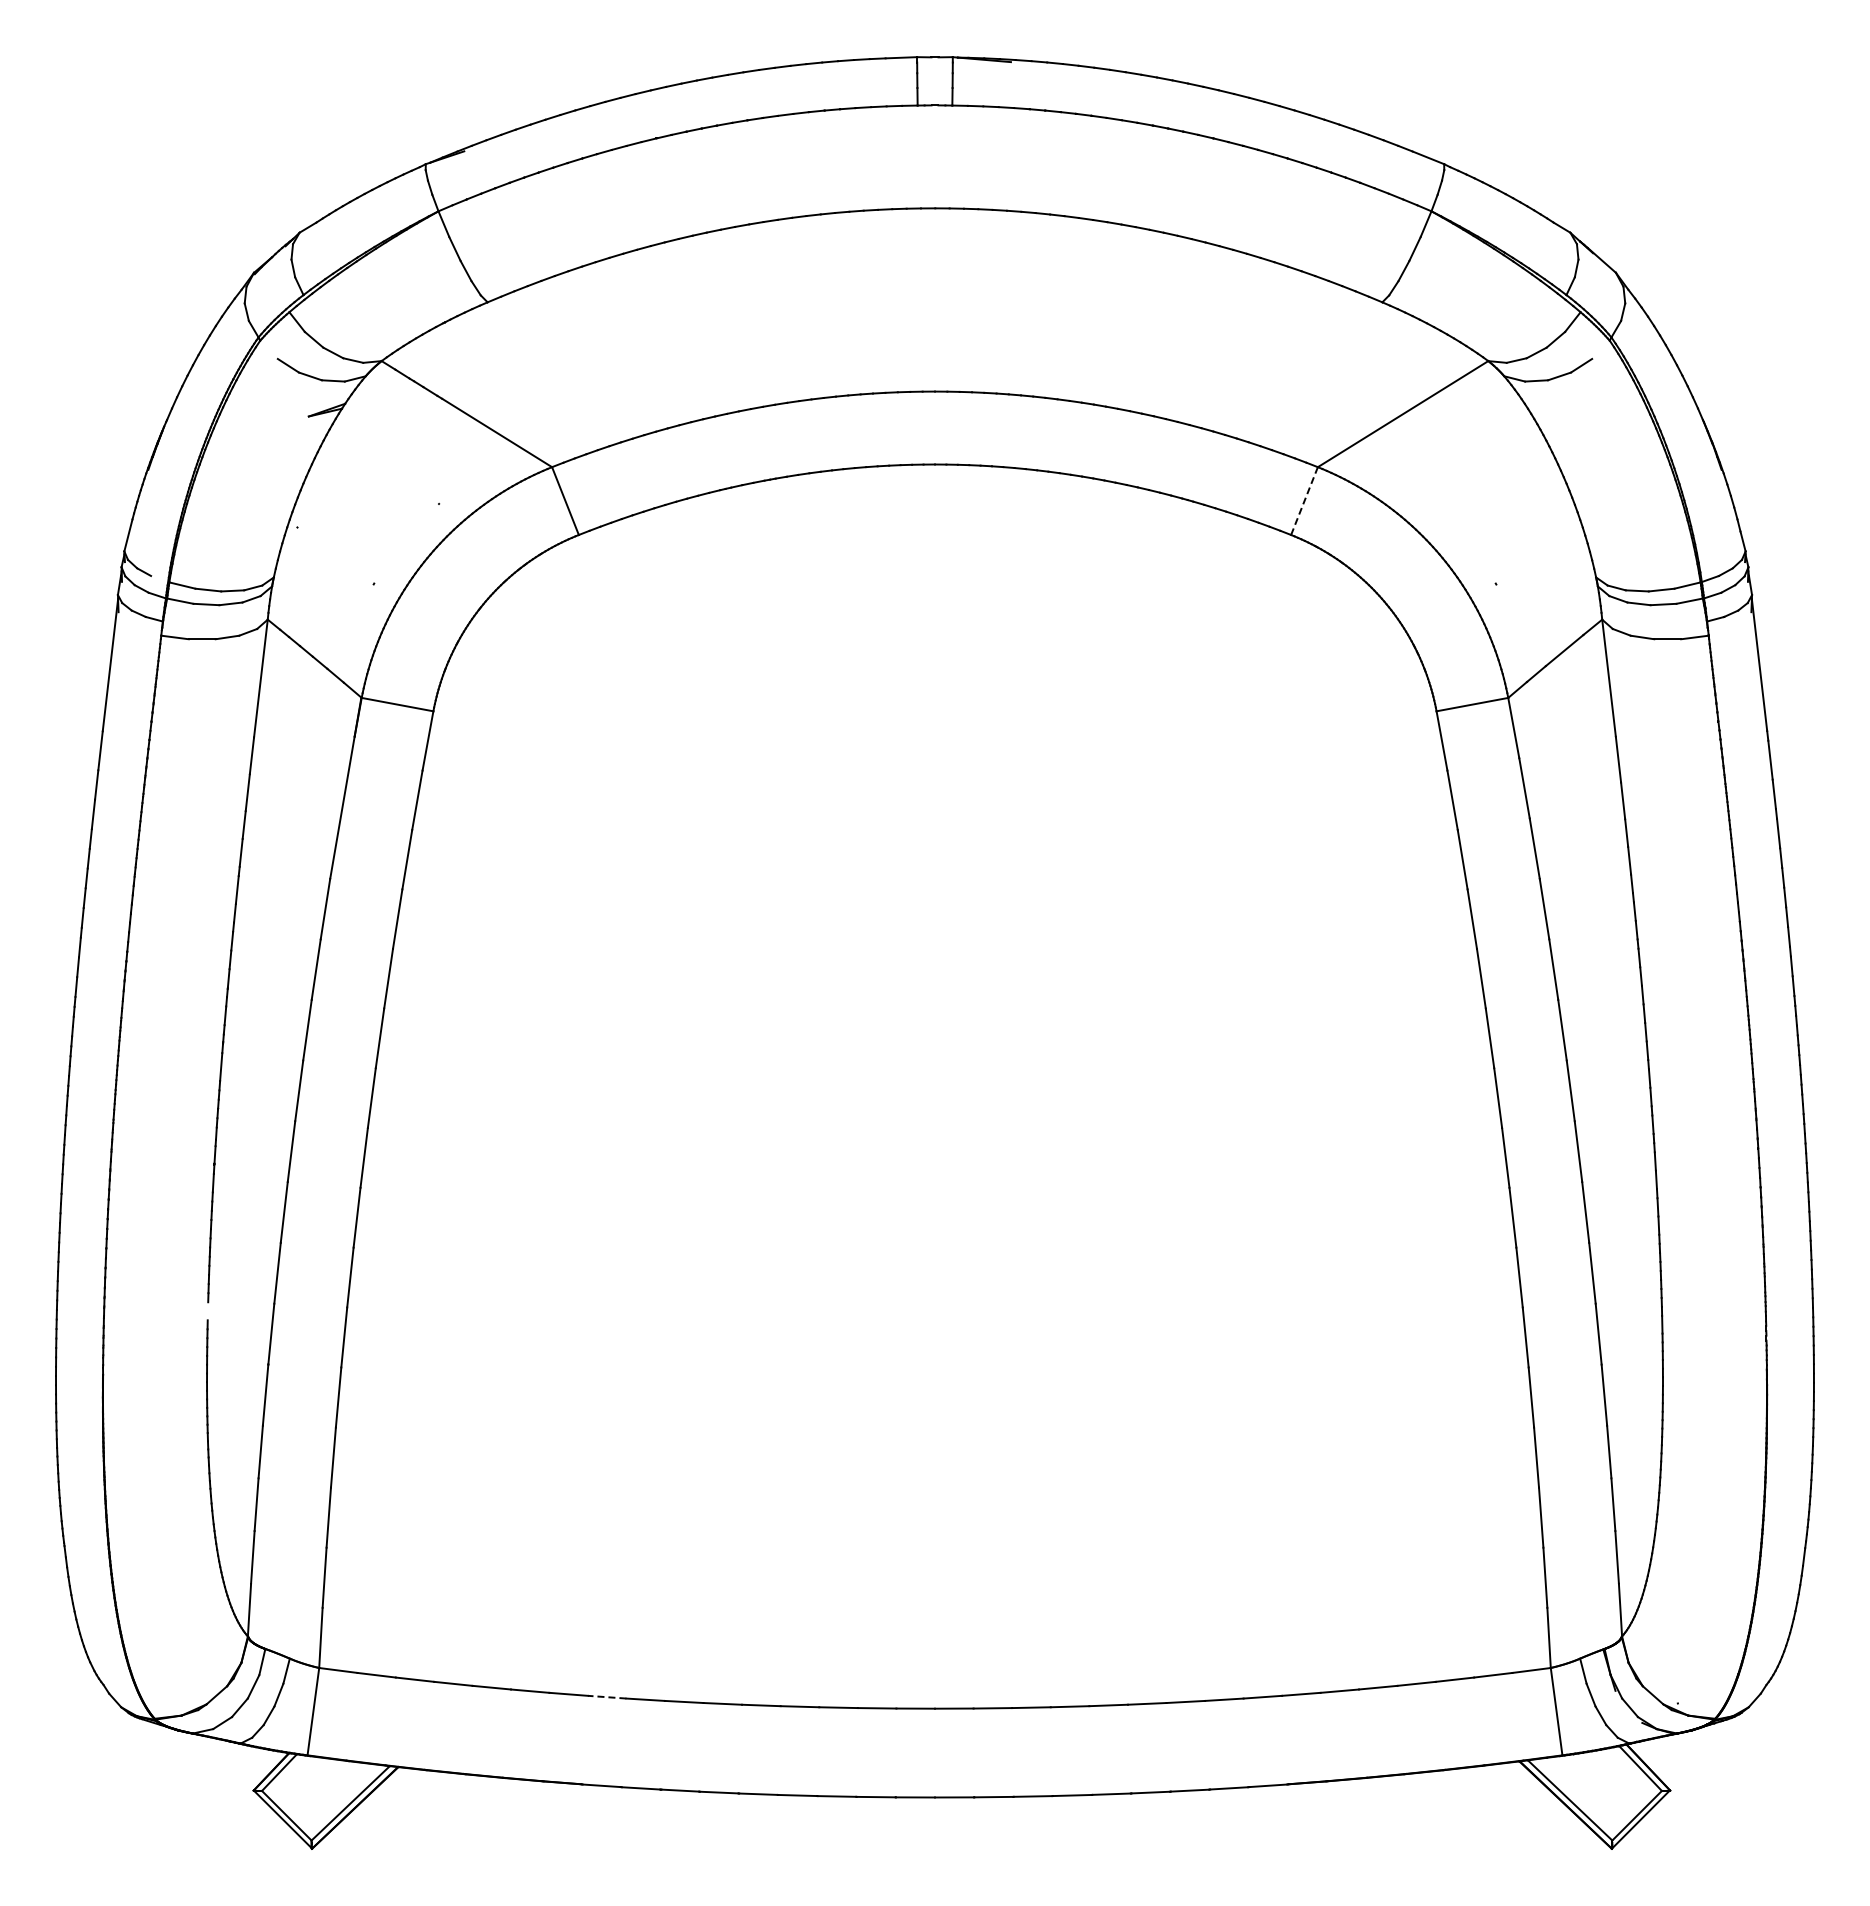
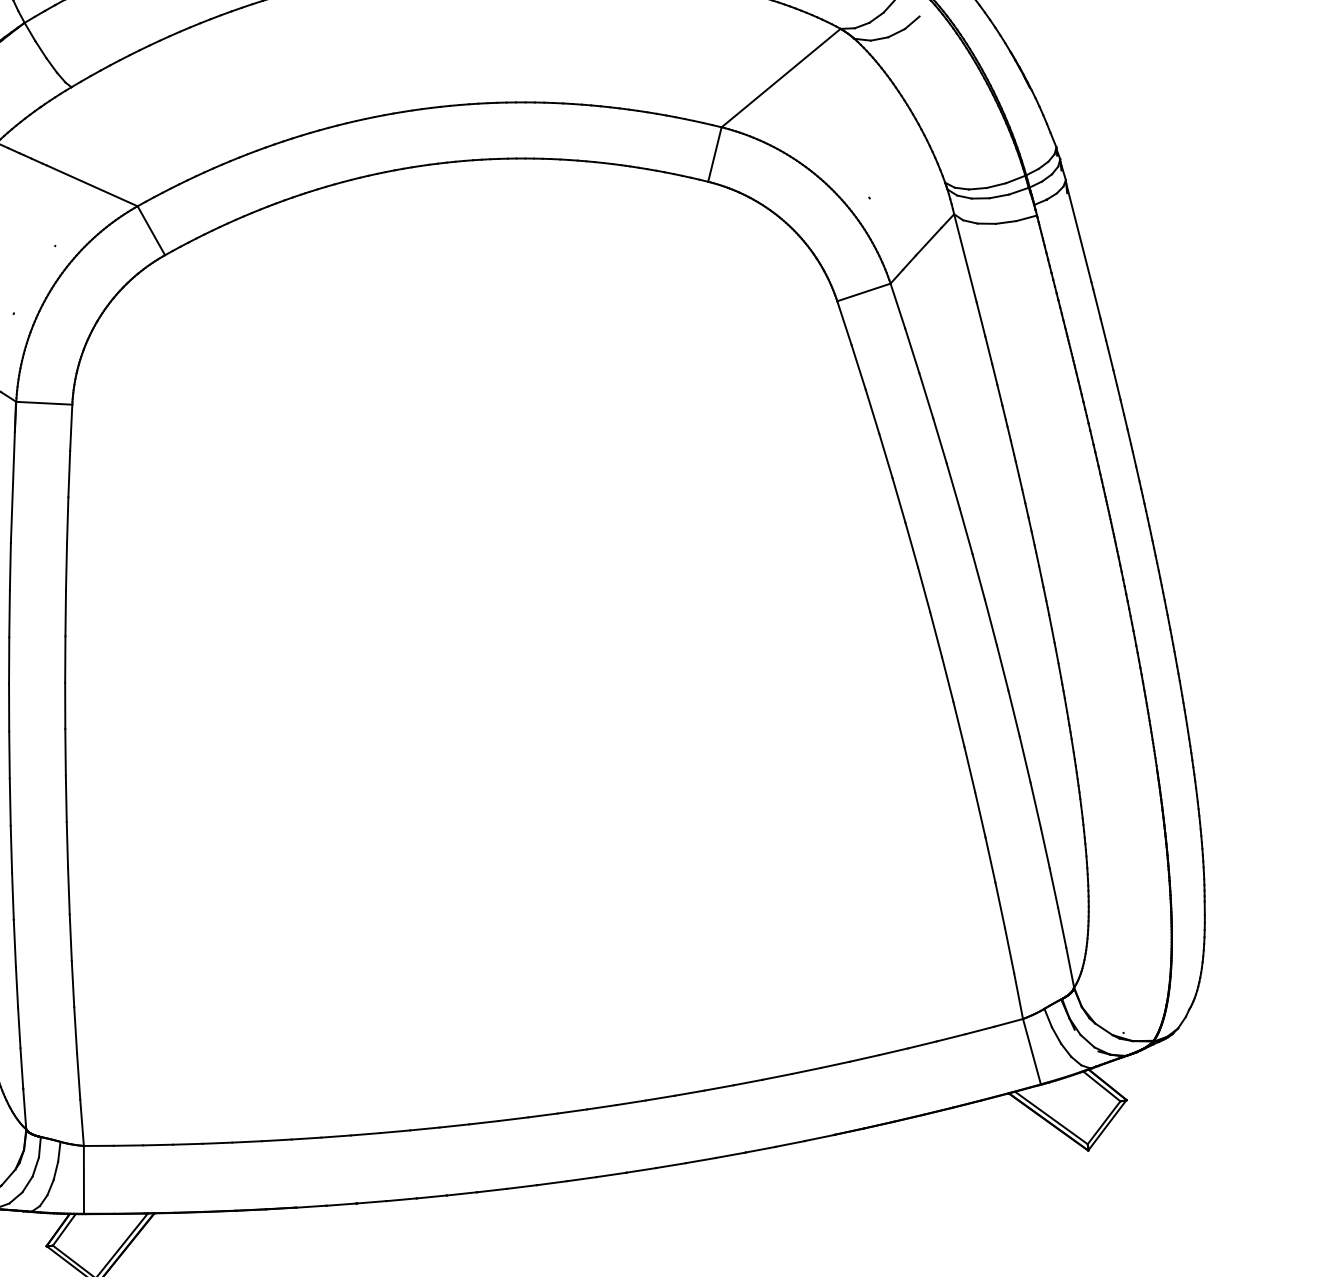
line: (1304, 500) -> (714, 154), dashed -> solid
line: (606, 1697) -> (305, 1138), dashed -> solid

